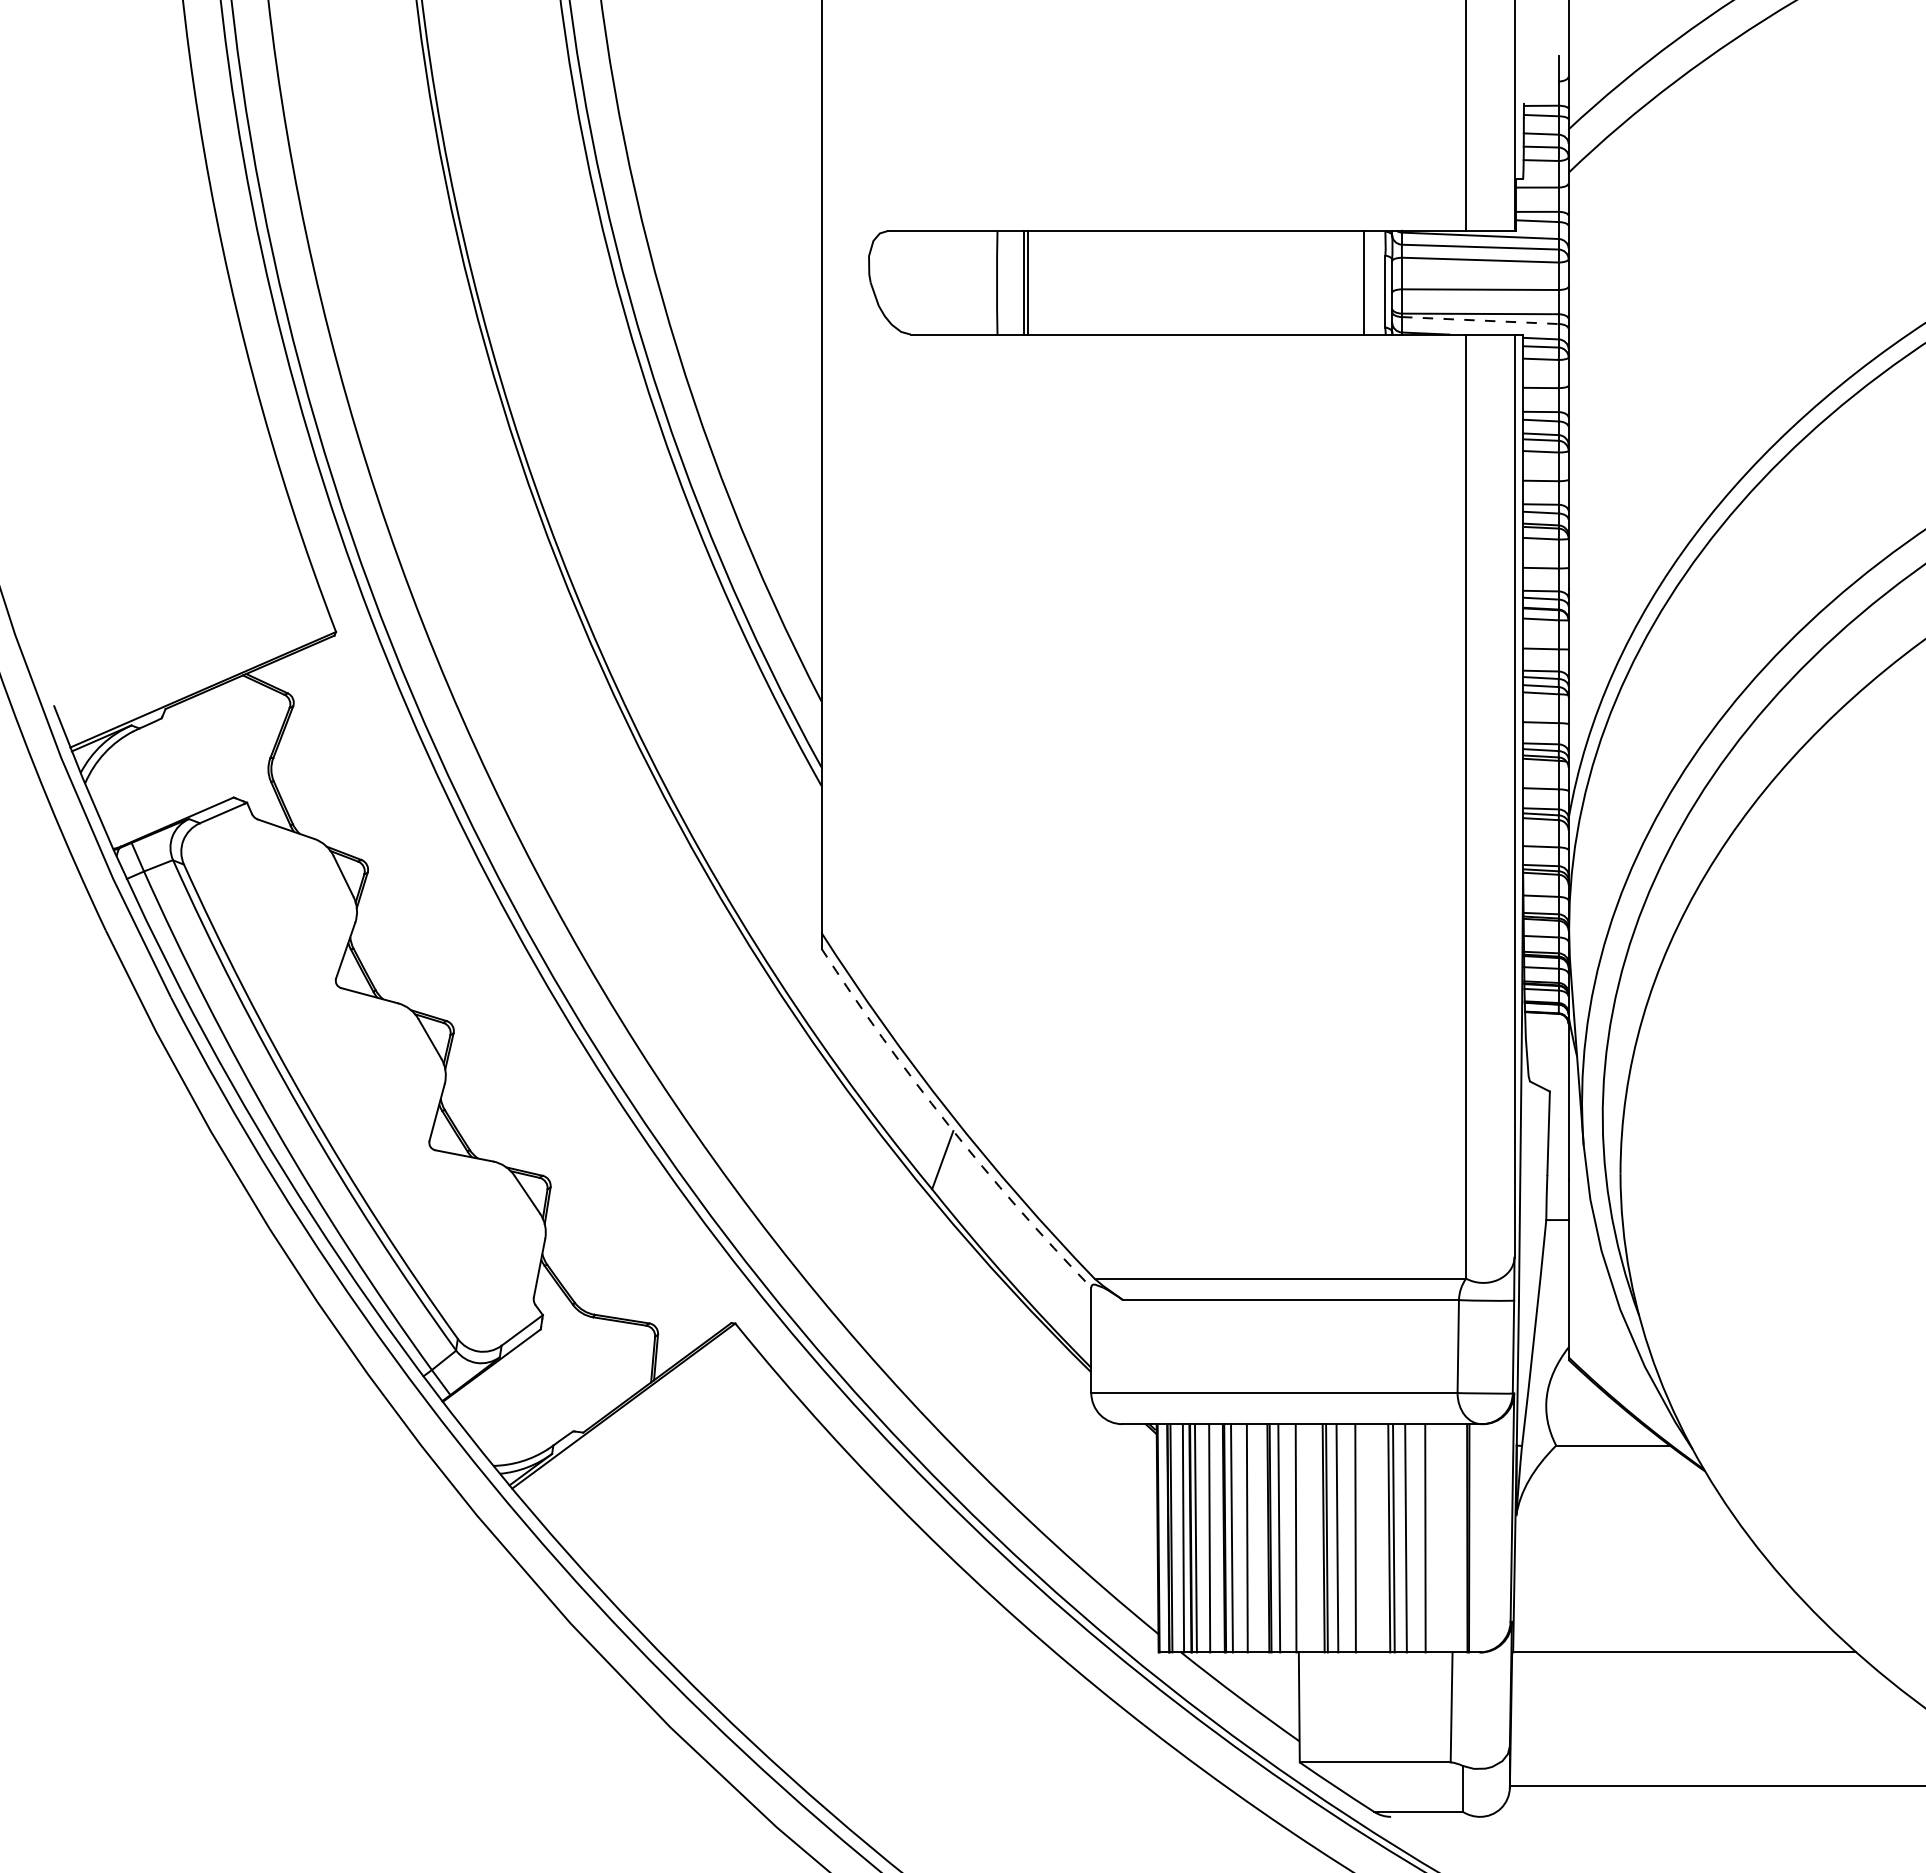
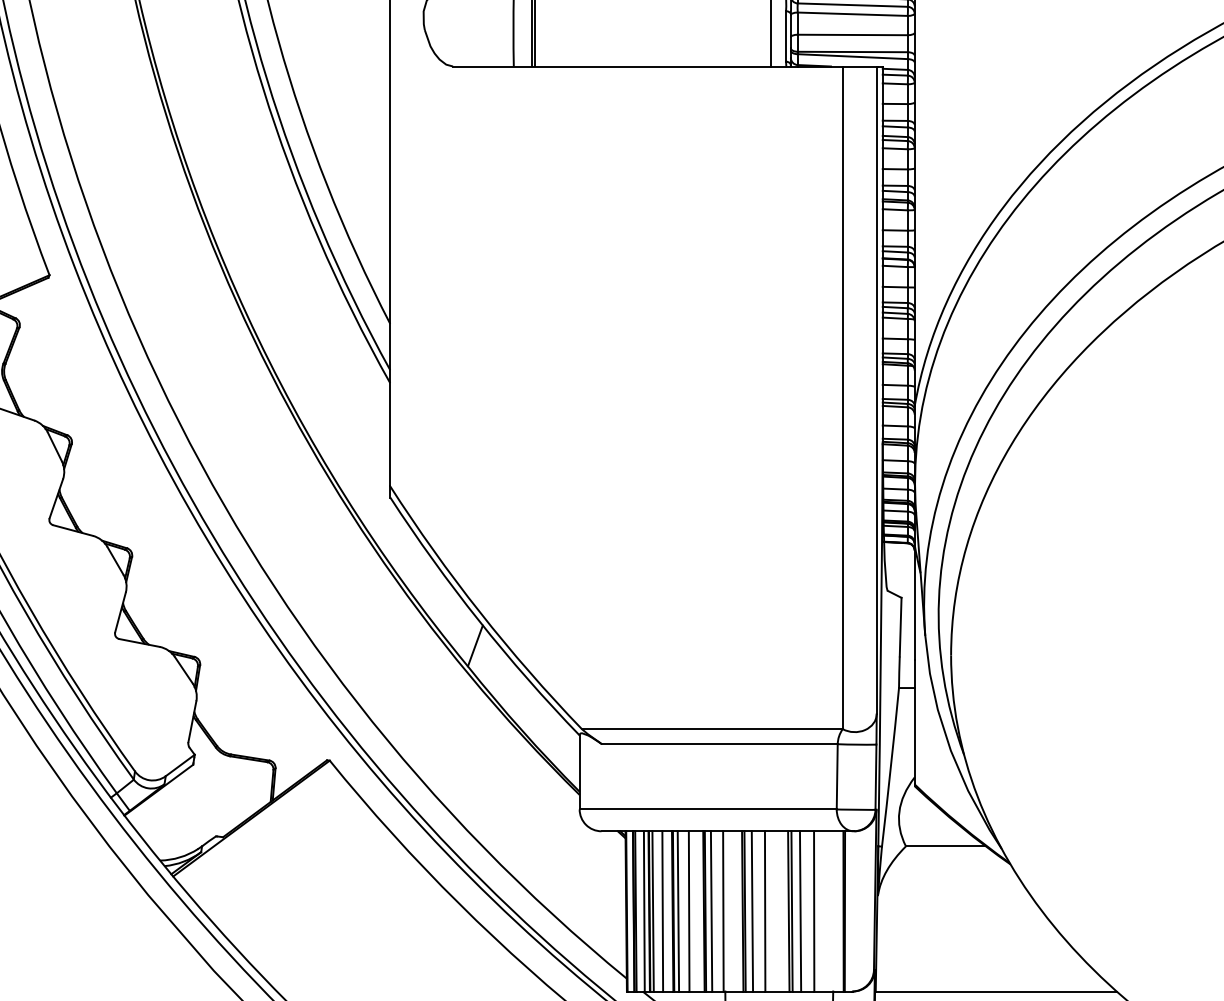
line: (1480, 320) -> (852, 56), dashed -> solid
arc: (948, 1124) -> (479, 620), dashed -> solid

